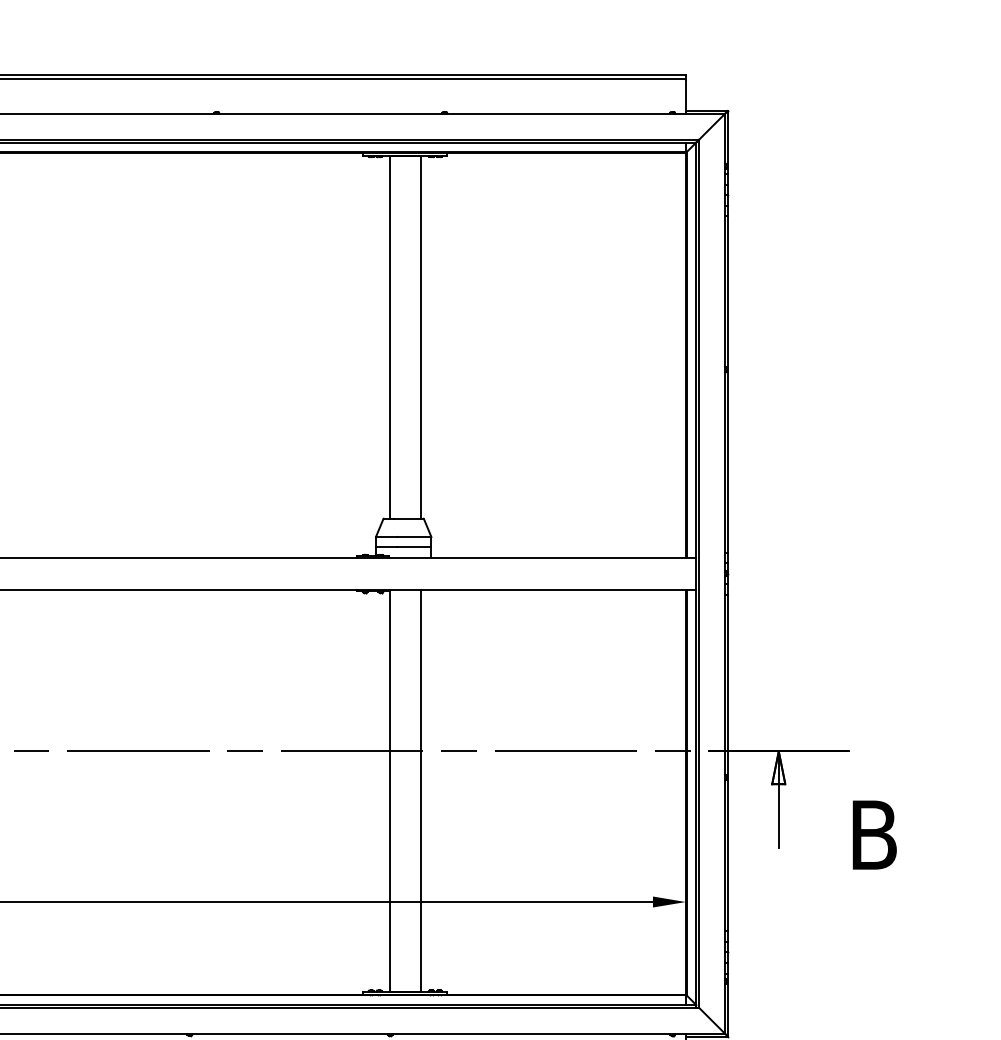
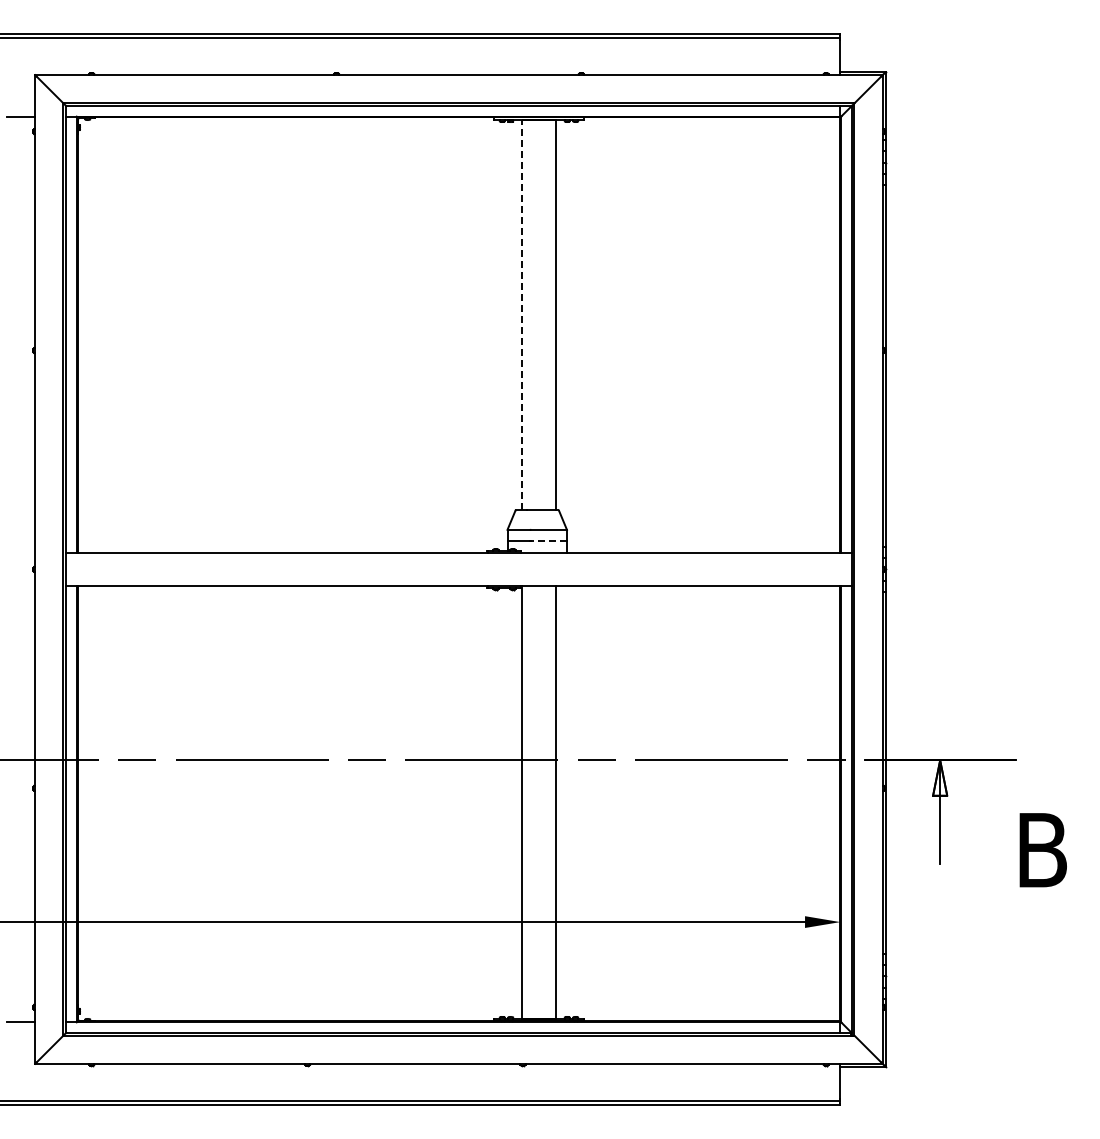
line: (389, 337) -> (522, 315), solid -> dashed
line: (415, 547) -> (549, 541), solid -> dashed

